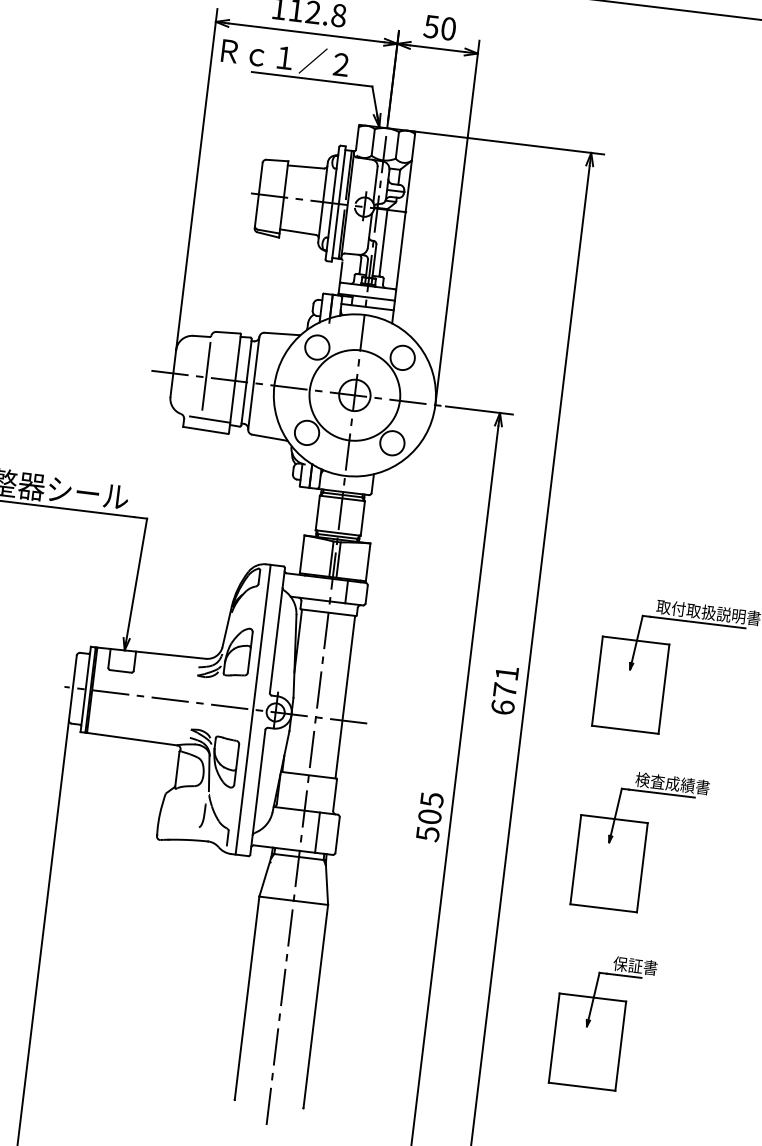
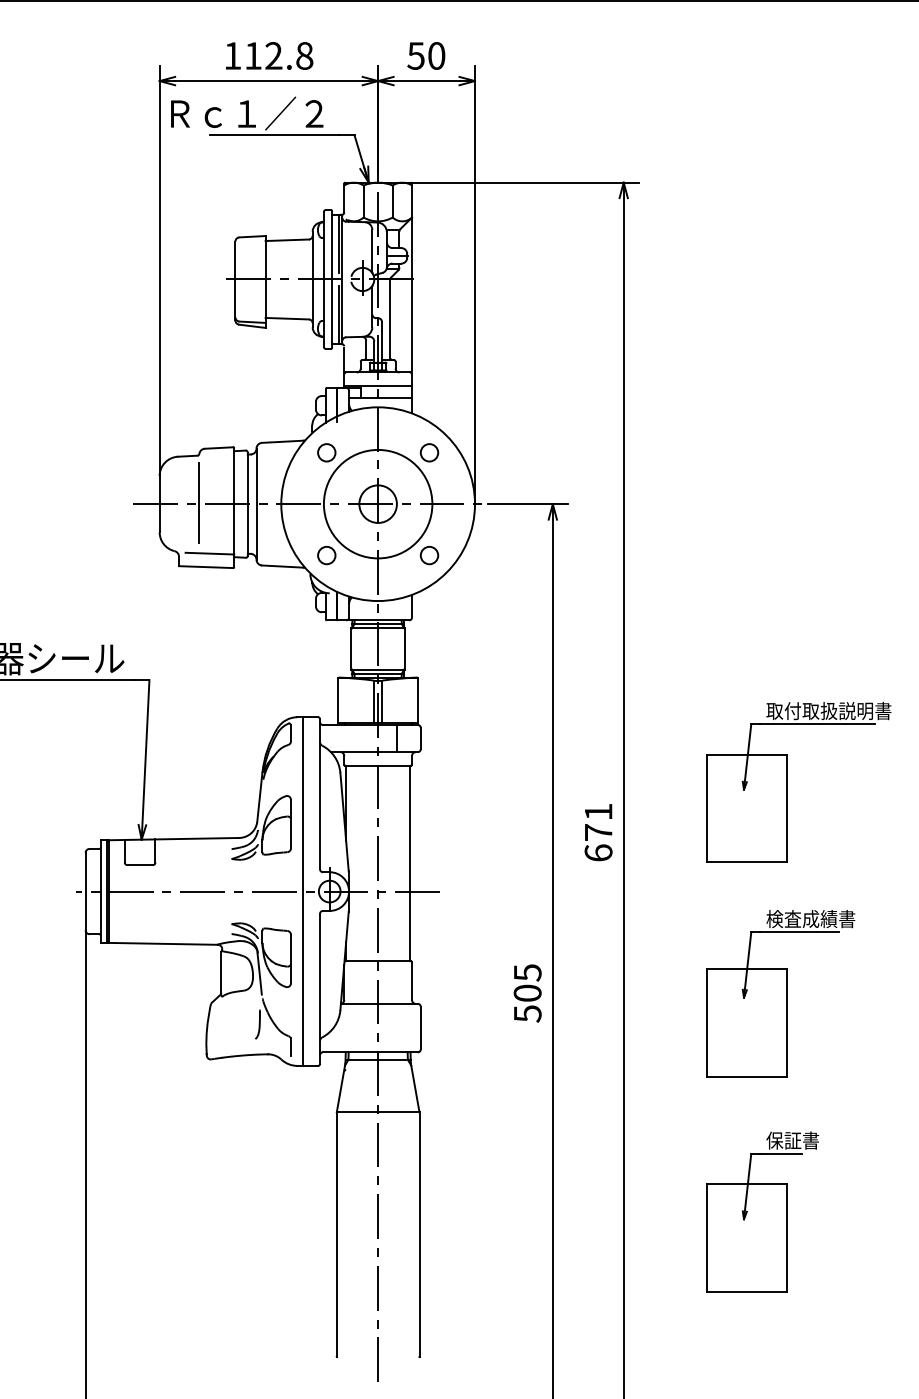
circle: (317, 347) -> (326, 452), size x0.6
circle: (402, 357) -> (429, 452), size x0.6
circle: (306, 432) -> (326, 555), size x0.6
circle: (392, 443) -> (429, 555), size x0.6
line: (317, 832) -> (396, 1027), removed

